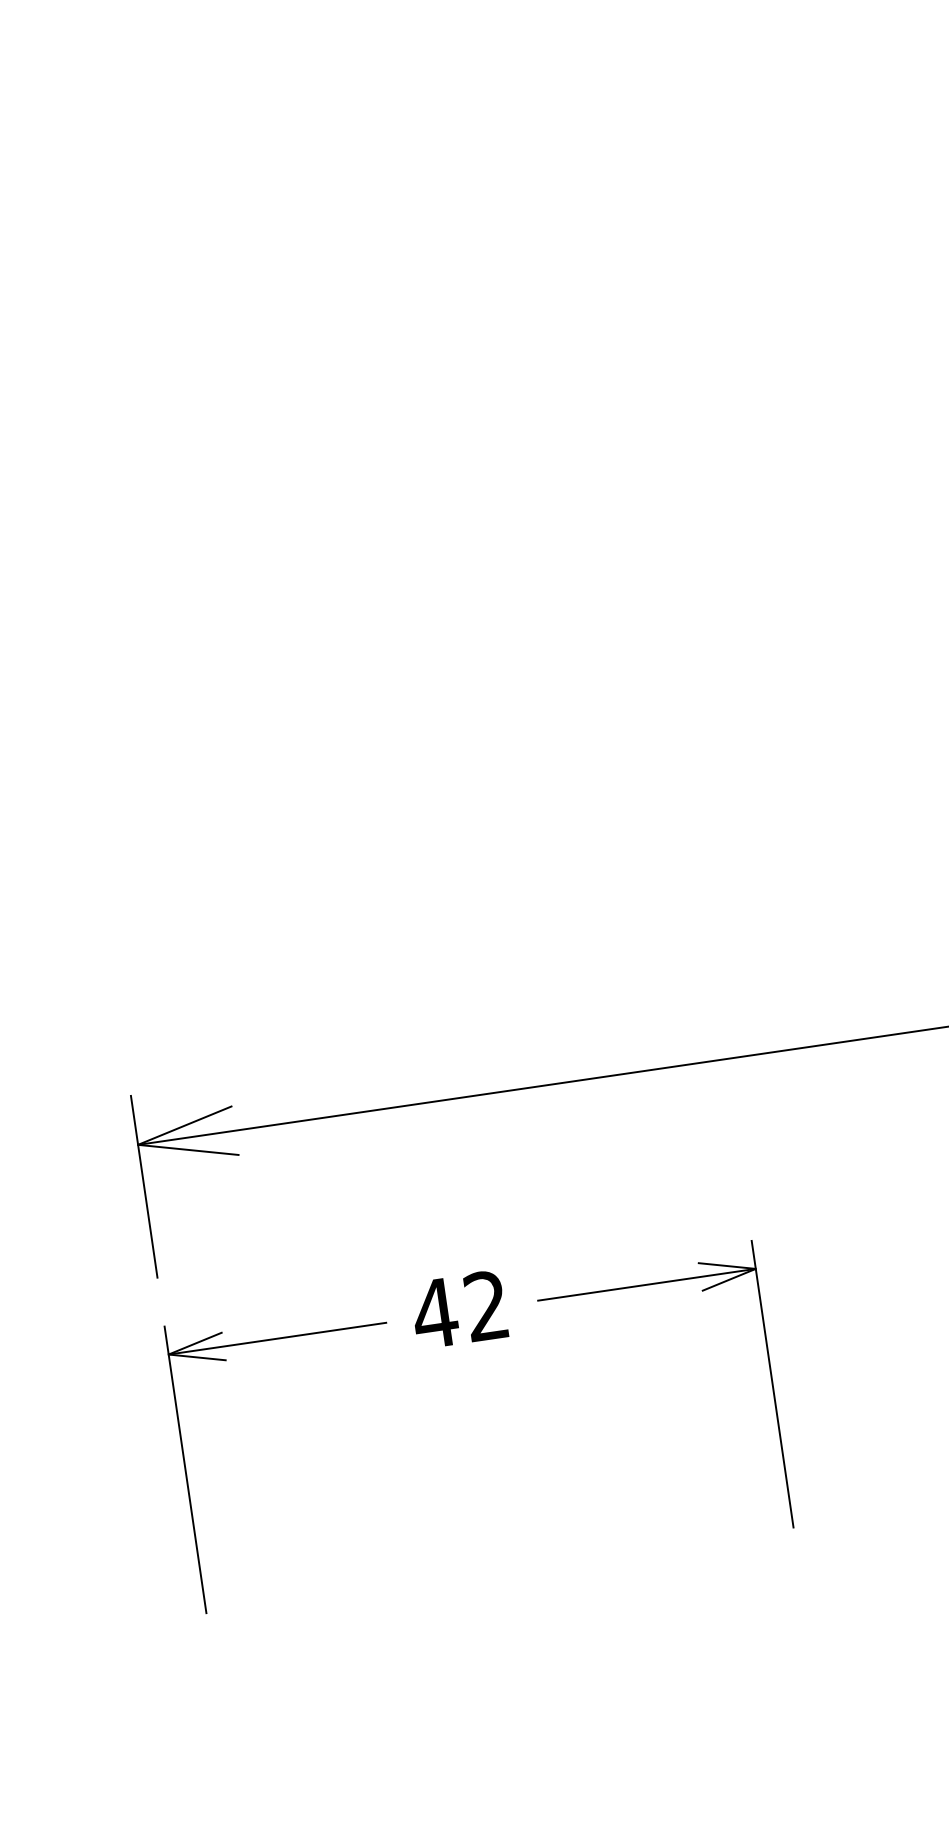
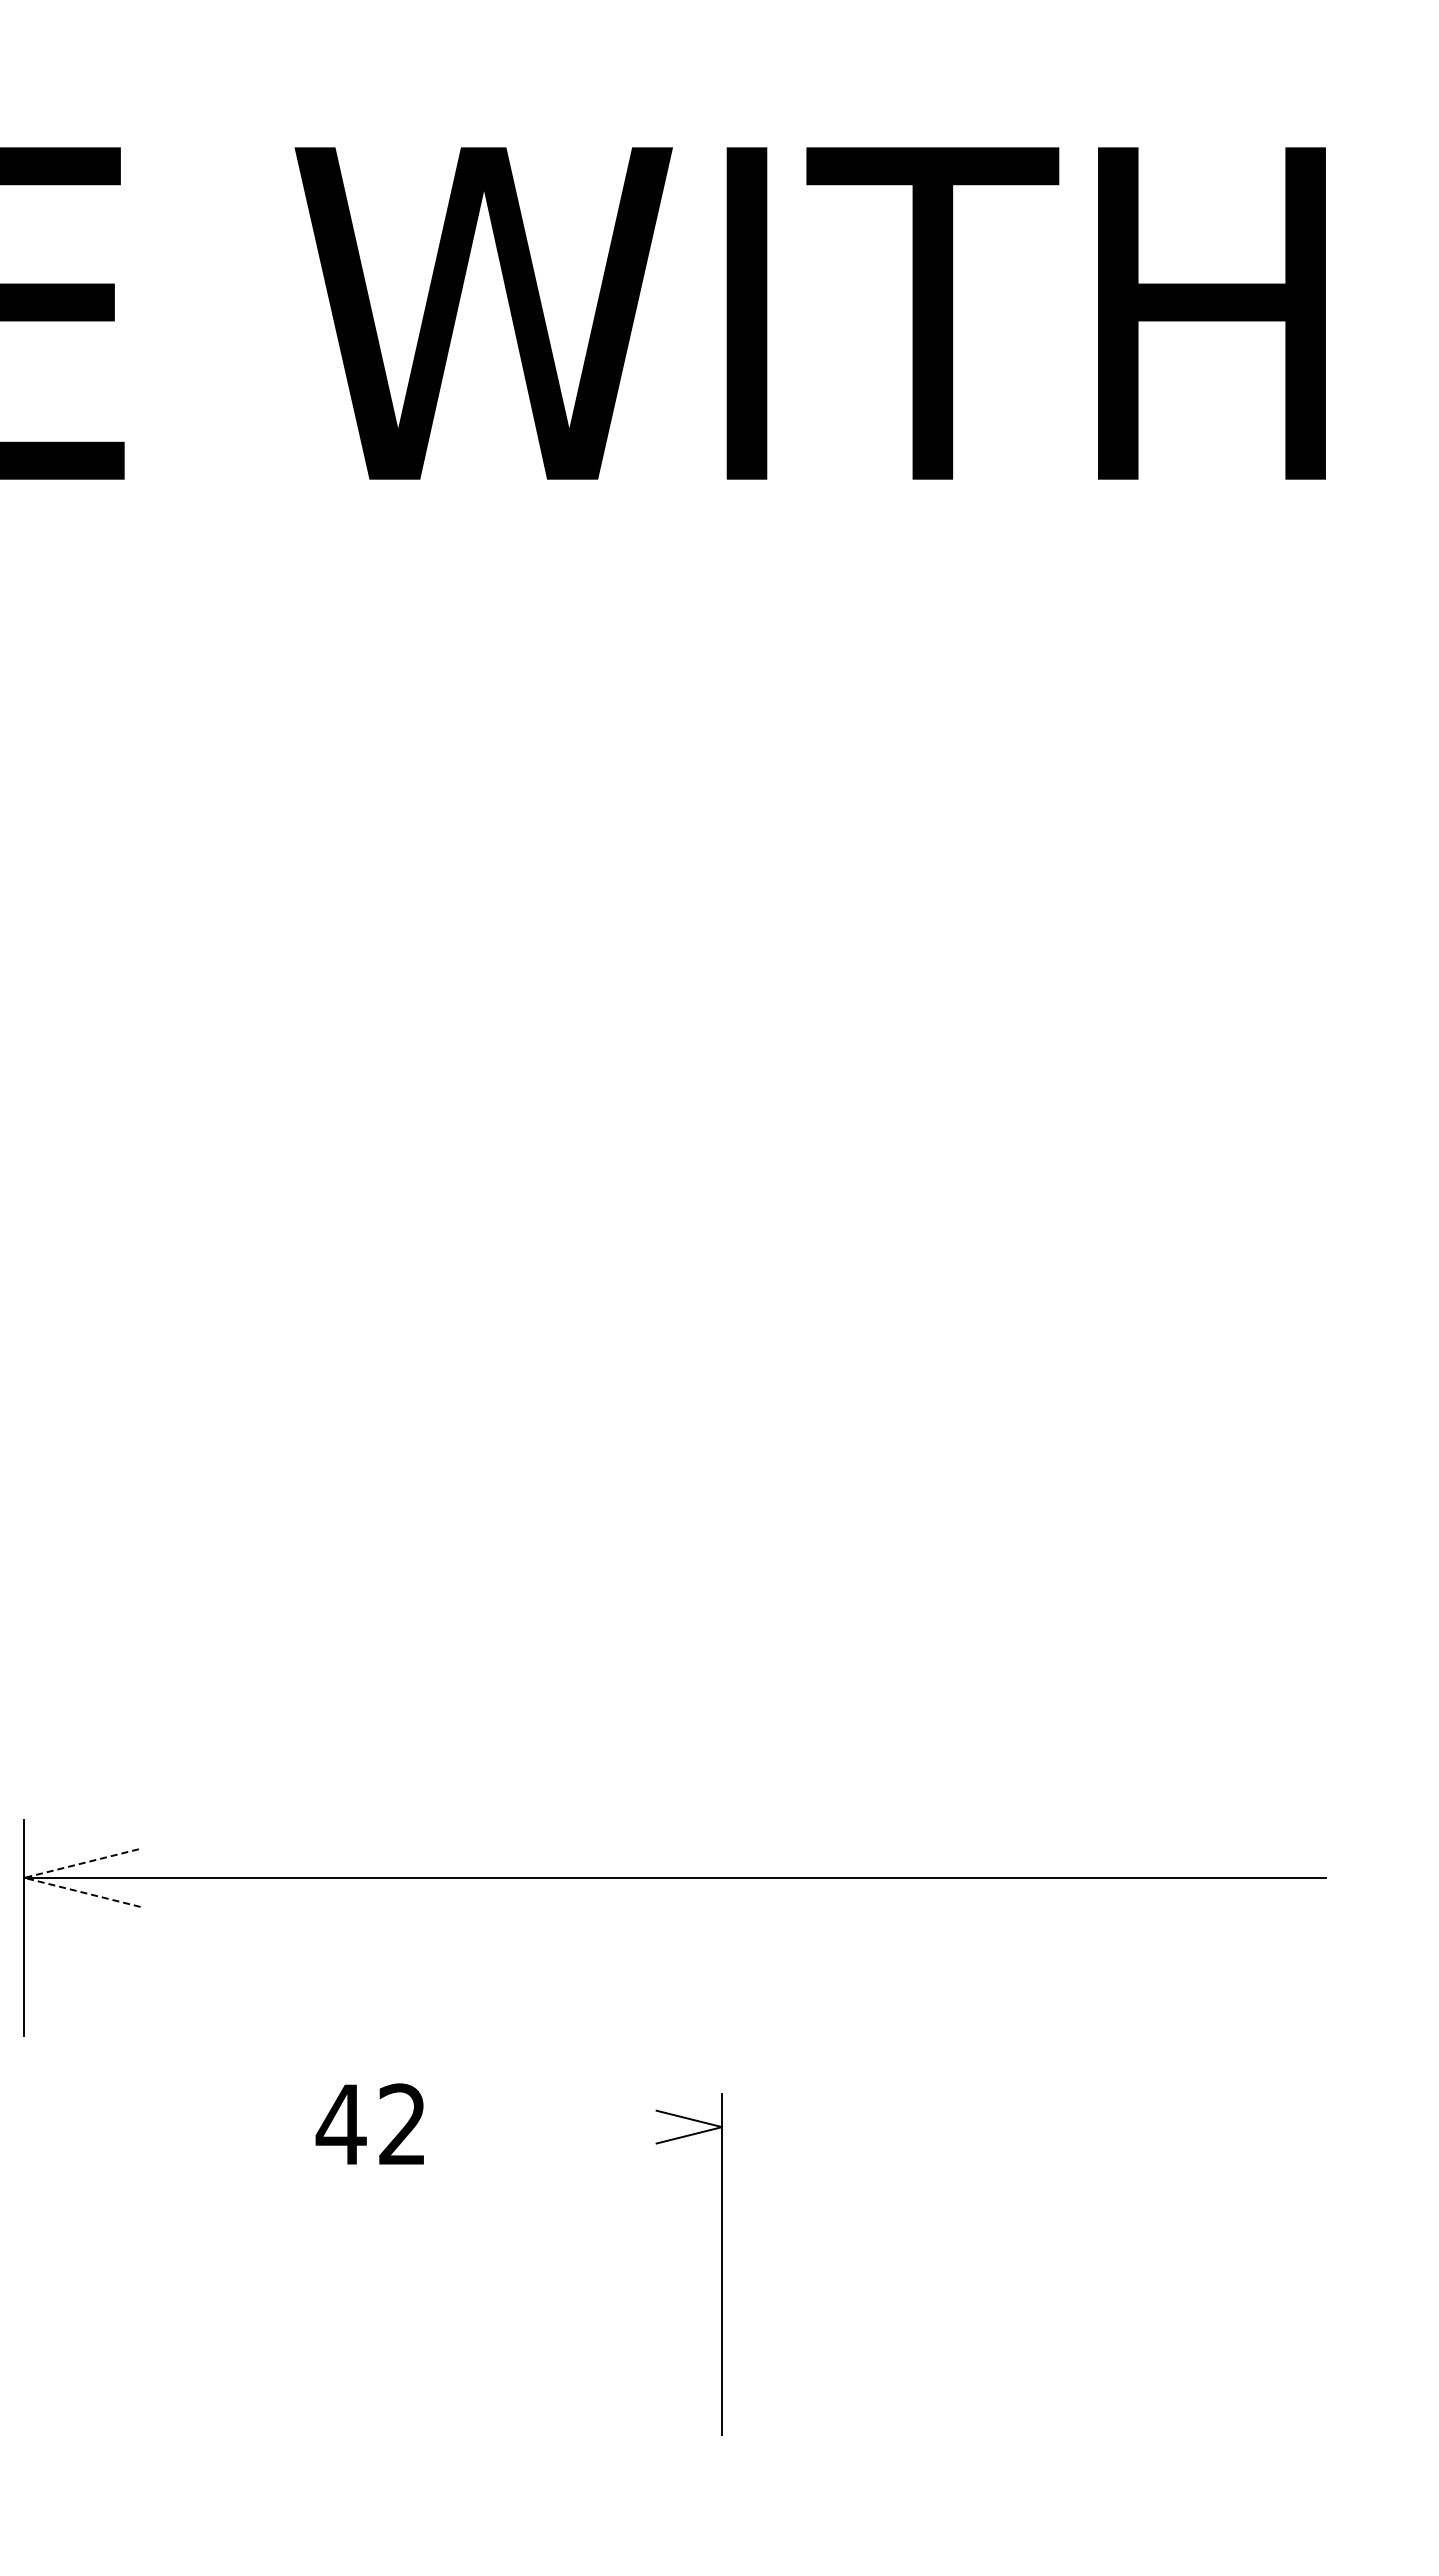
line: (138, 1144) -> (24, 1877), solid -> dashed
line: (646, 1285) -> (592, 2127), removed
part: (185, 1470) -> (24, 2264), removed

